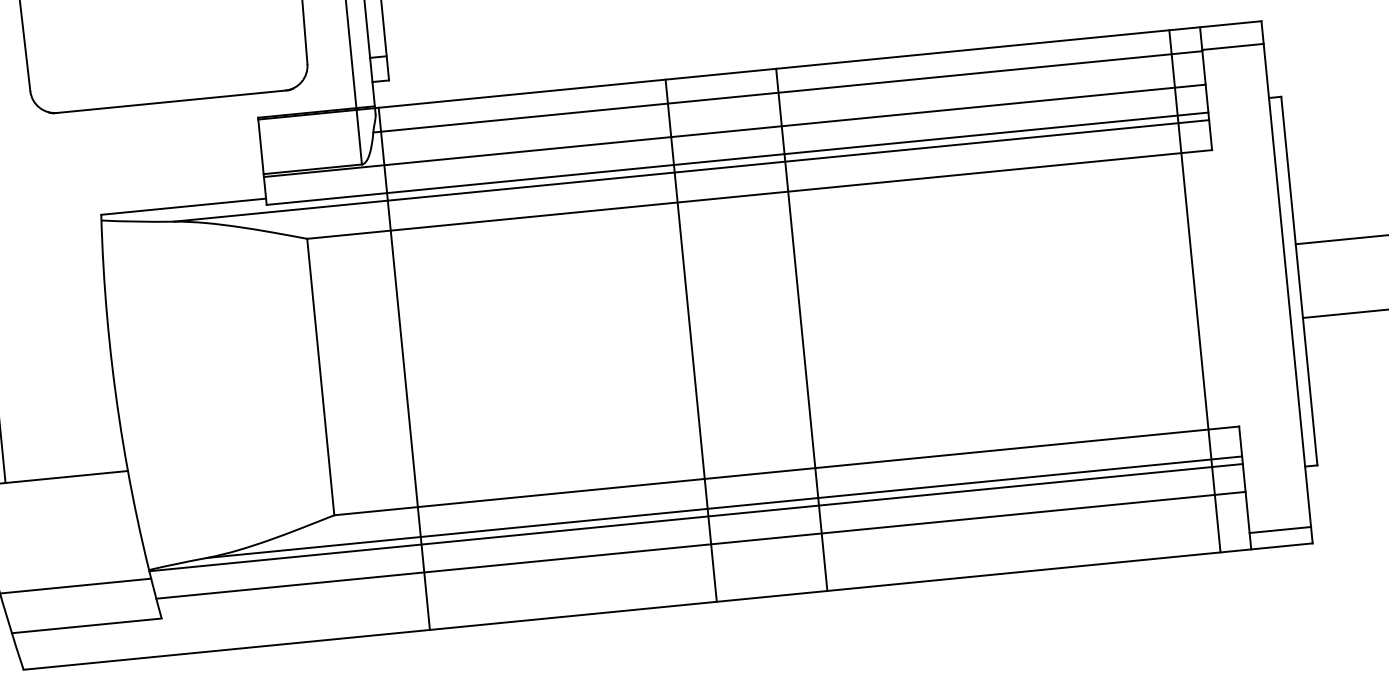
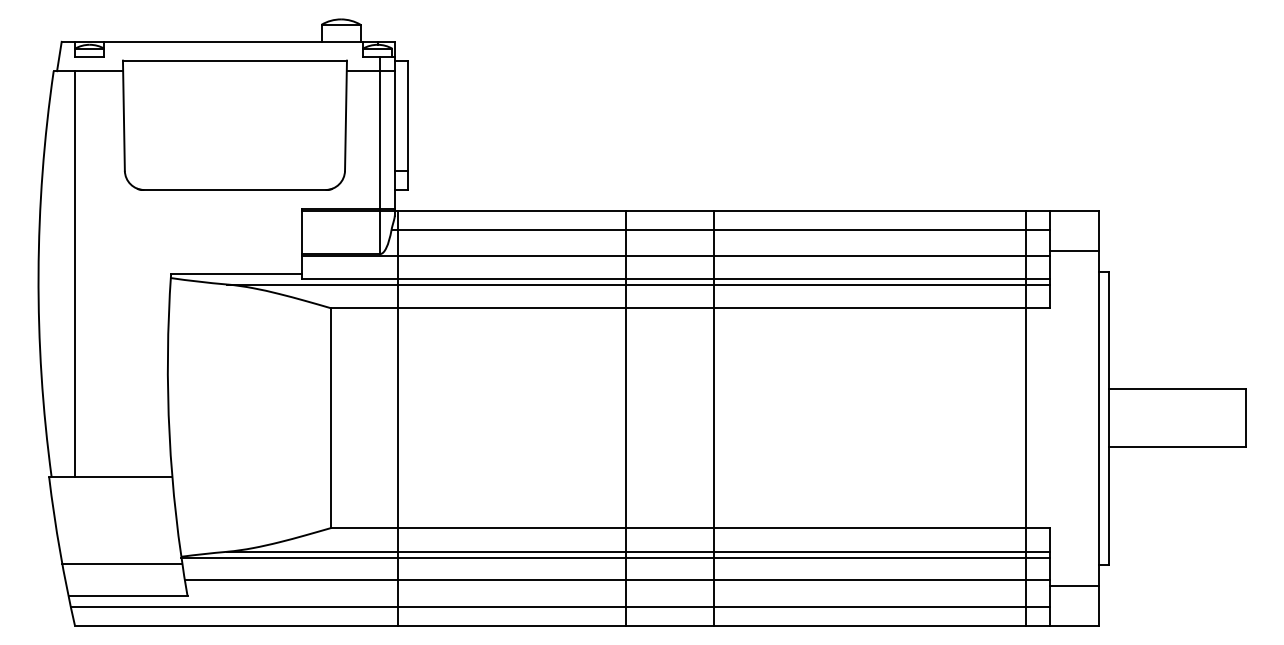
line: (1232, 46) -> (1074, 250), moved
line: (1280, 529) -> (1074, 585), moved
line: (632, 585) -> (560, 606), added

